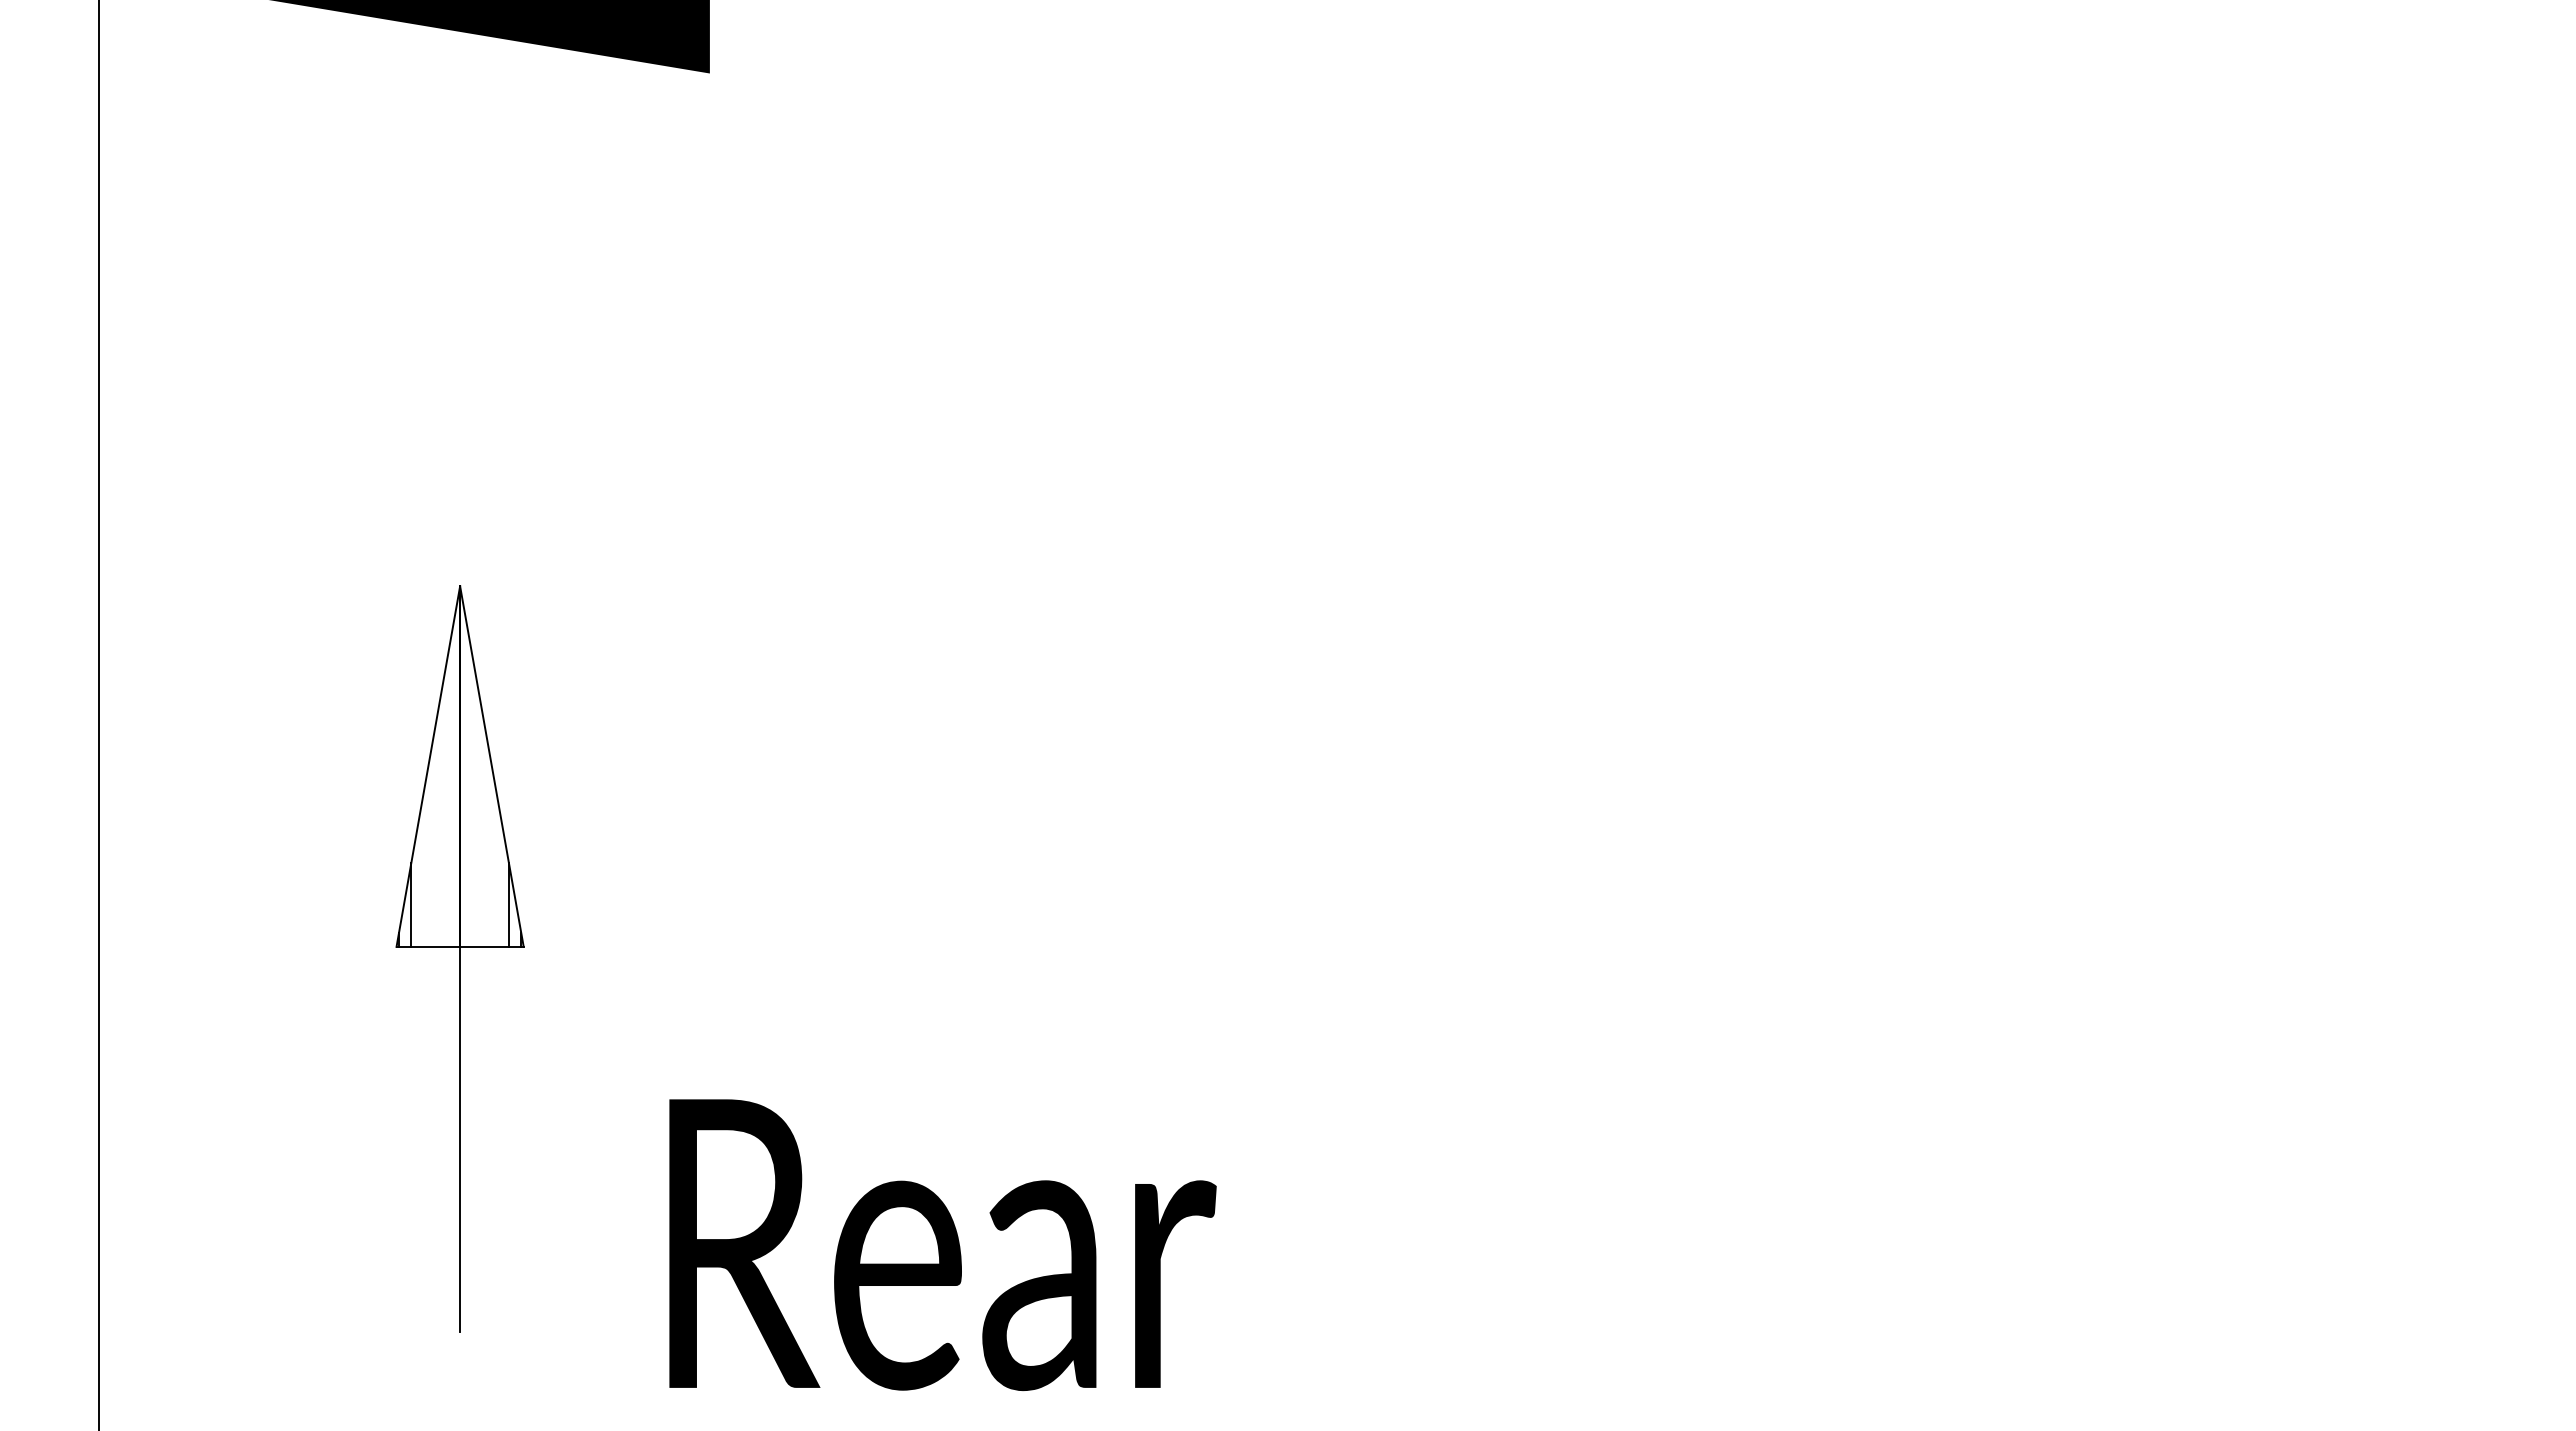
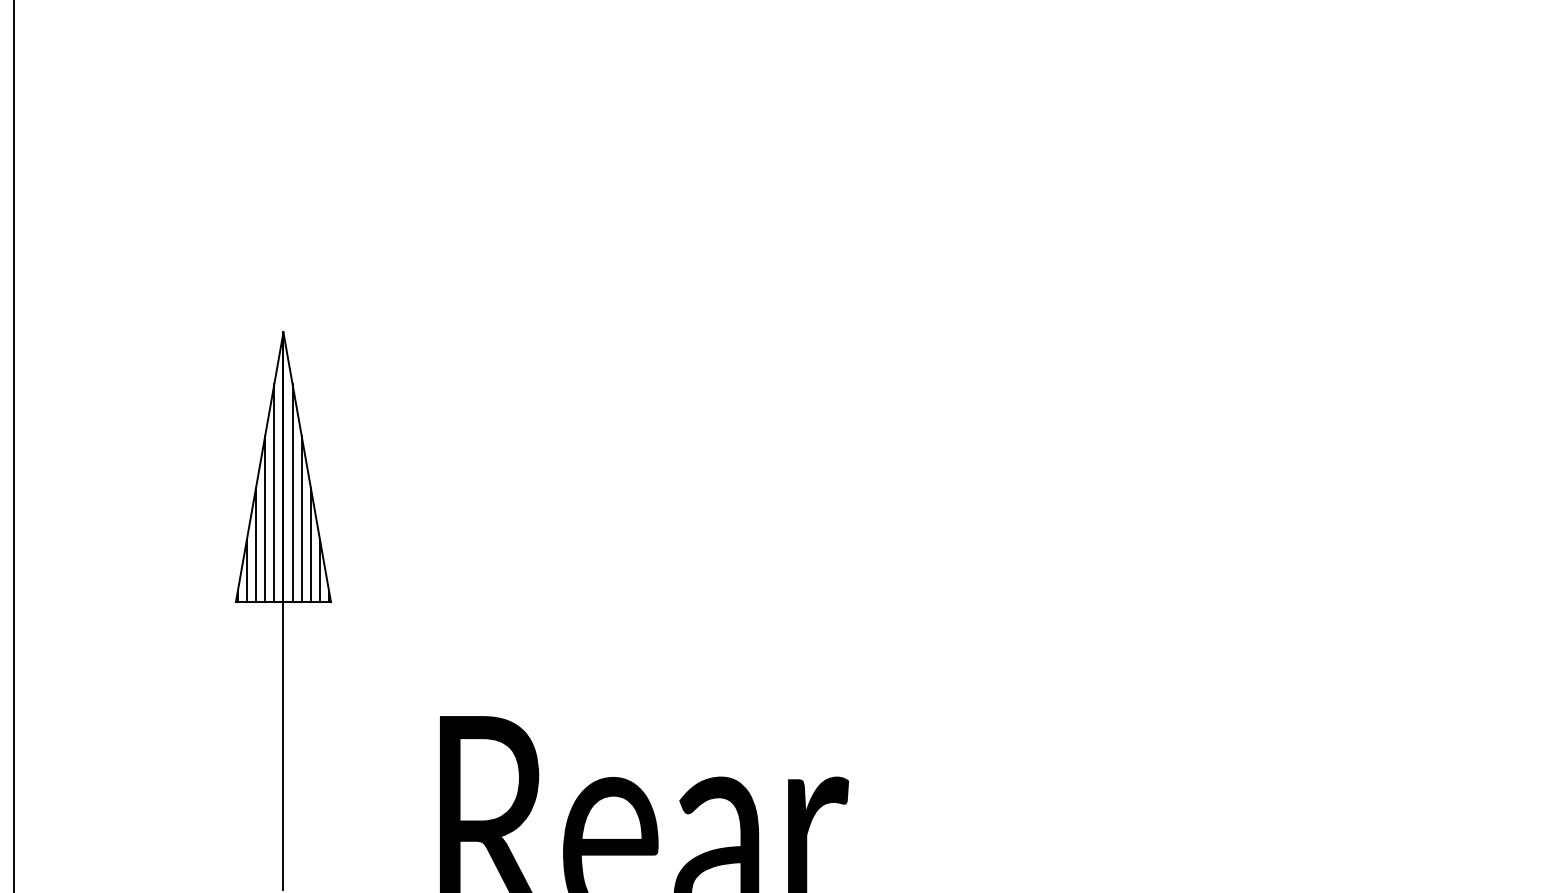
line: (447, 800) -> (274, 492), added
line: (472, 800) -> (292, 492), added
line: (435, 835) -> (265, 518), added
line: (484, 835) -> (301, 518), added
line: (423, 870) -> (256, 544), added
line: (496, 870) -> (310, 544), added

